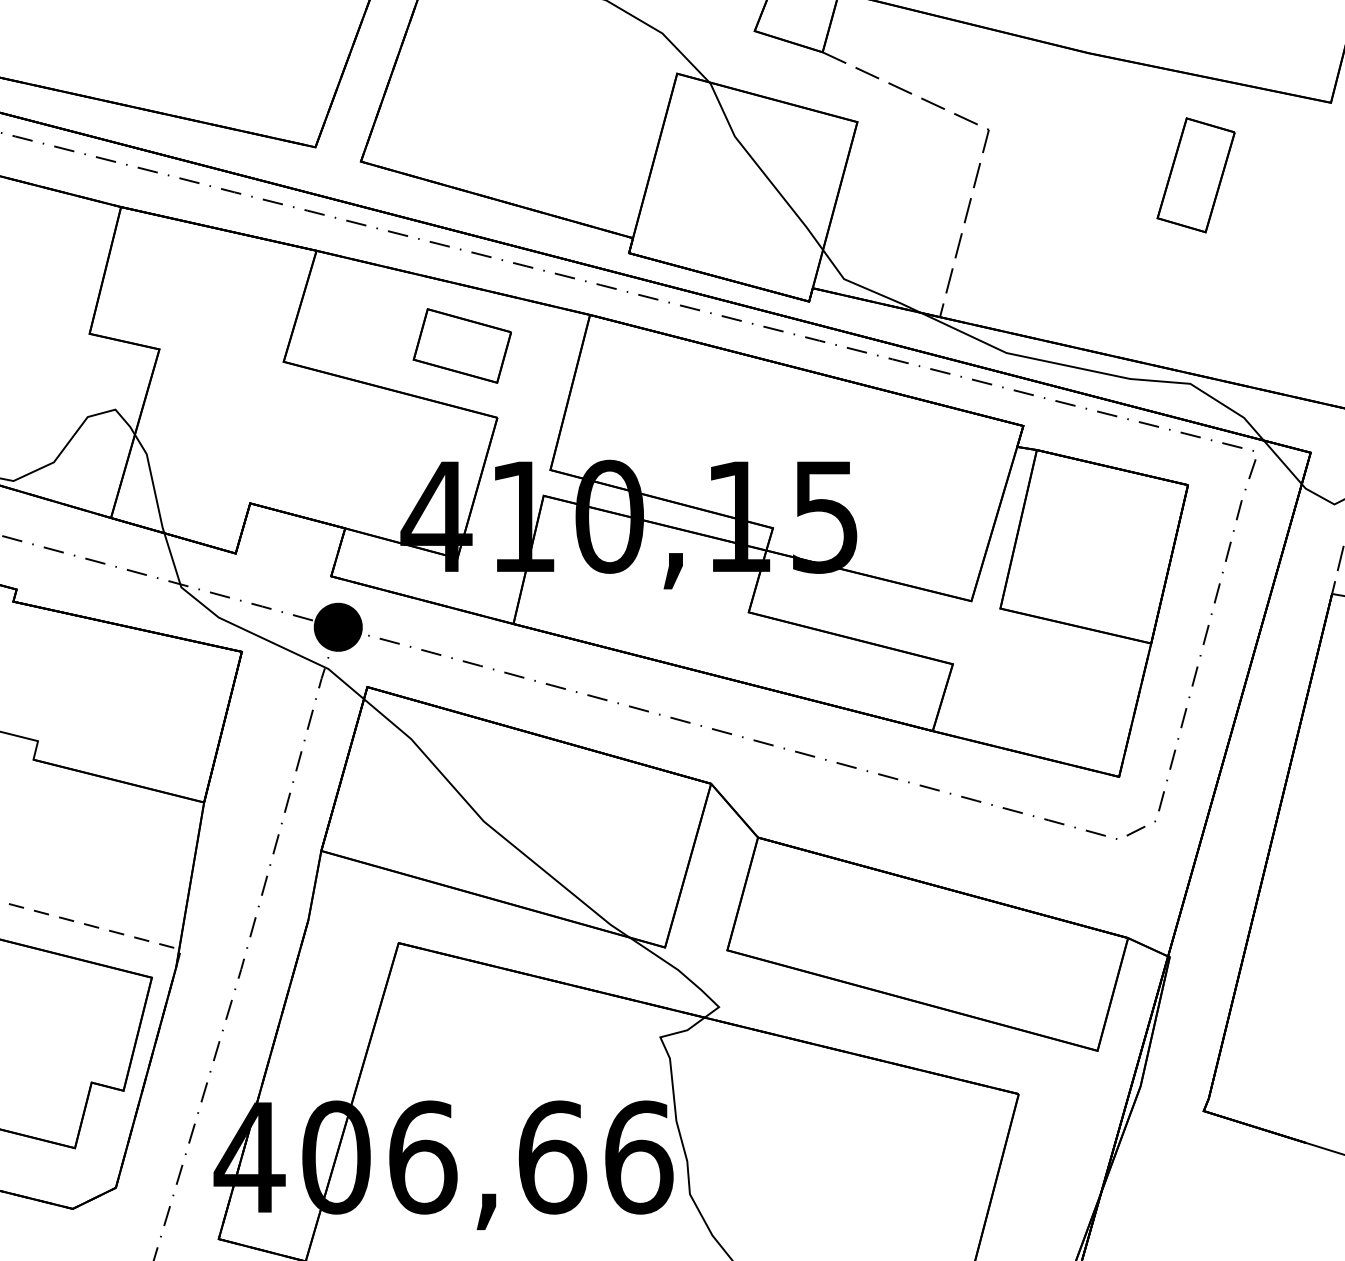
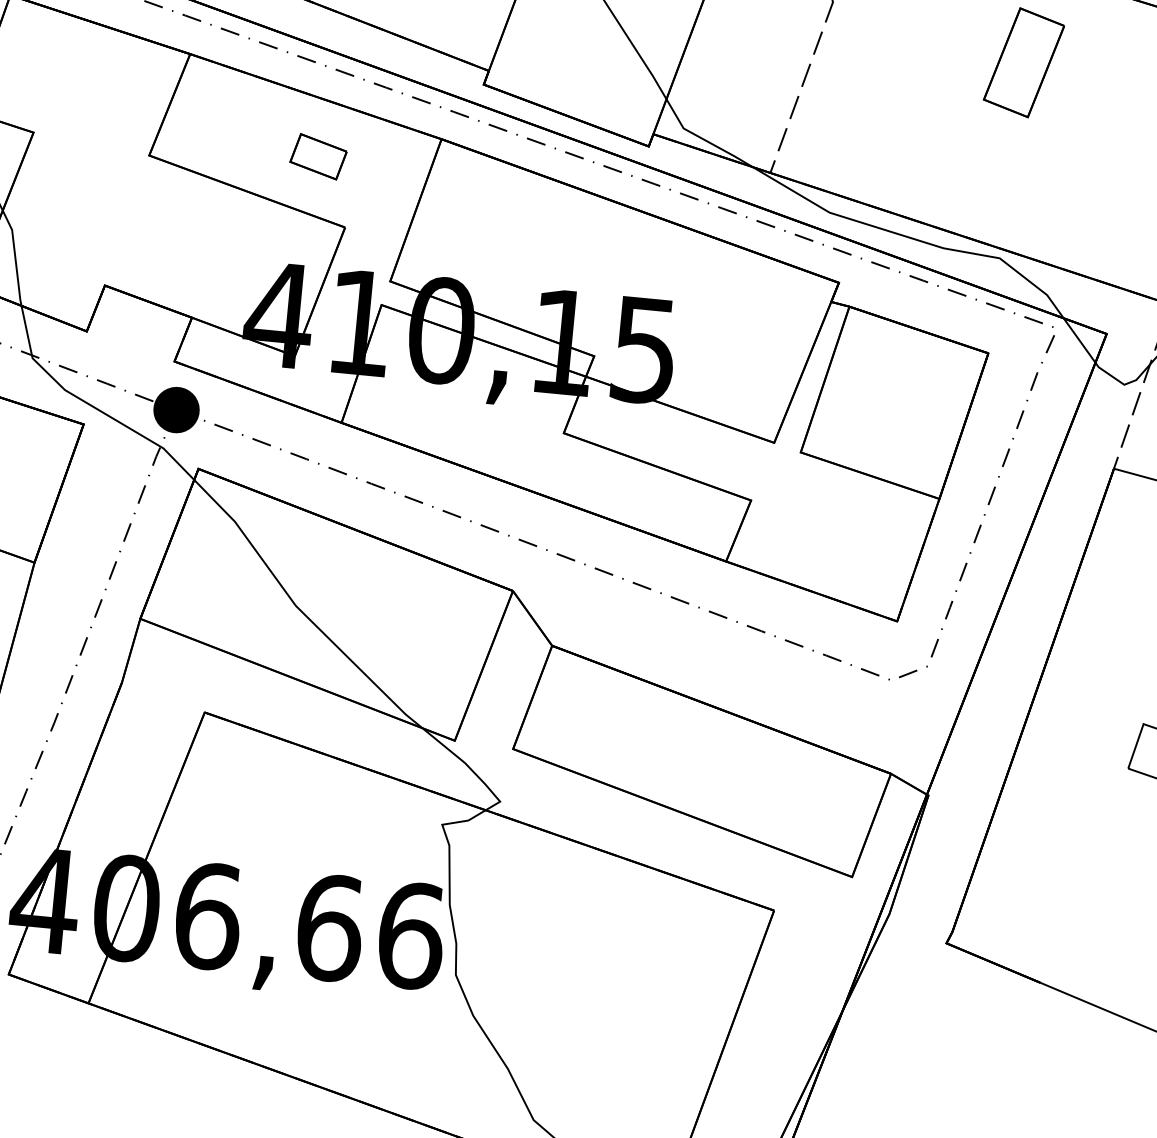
part: (461, 345) -> (317, 156), size x0.6

